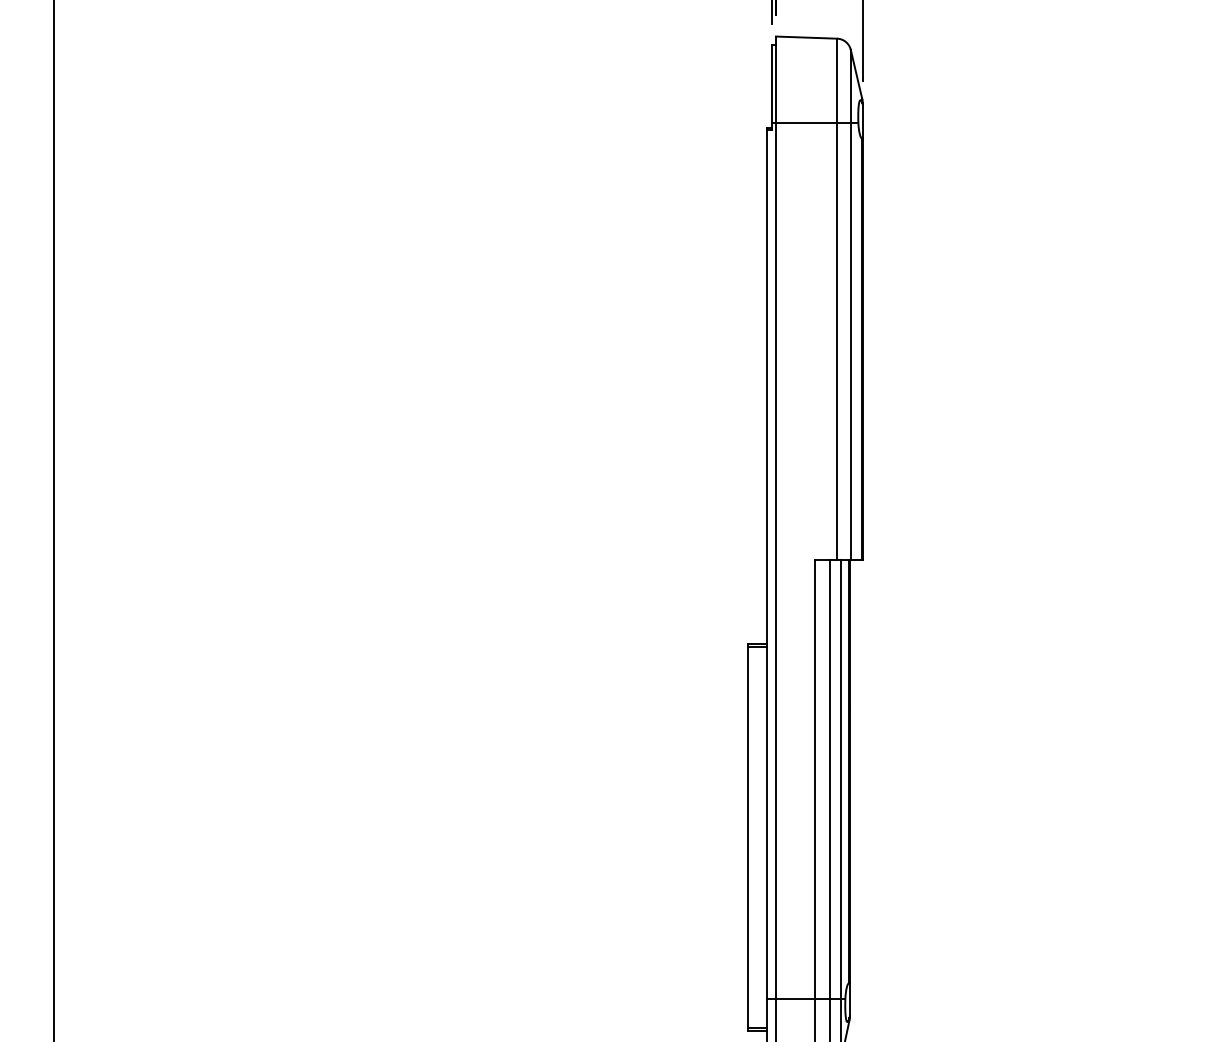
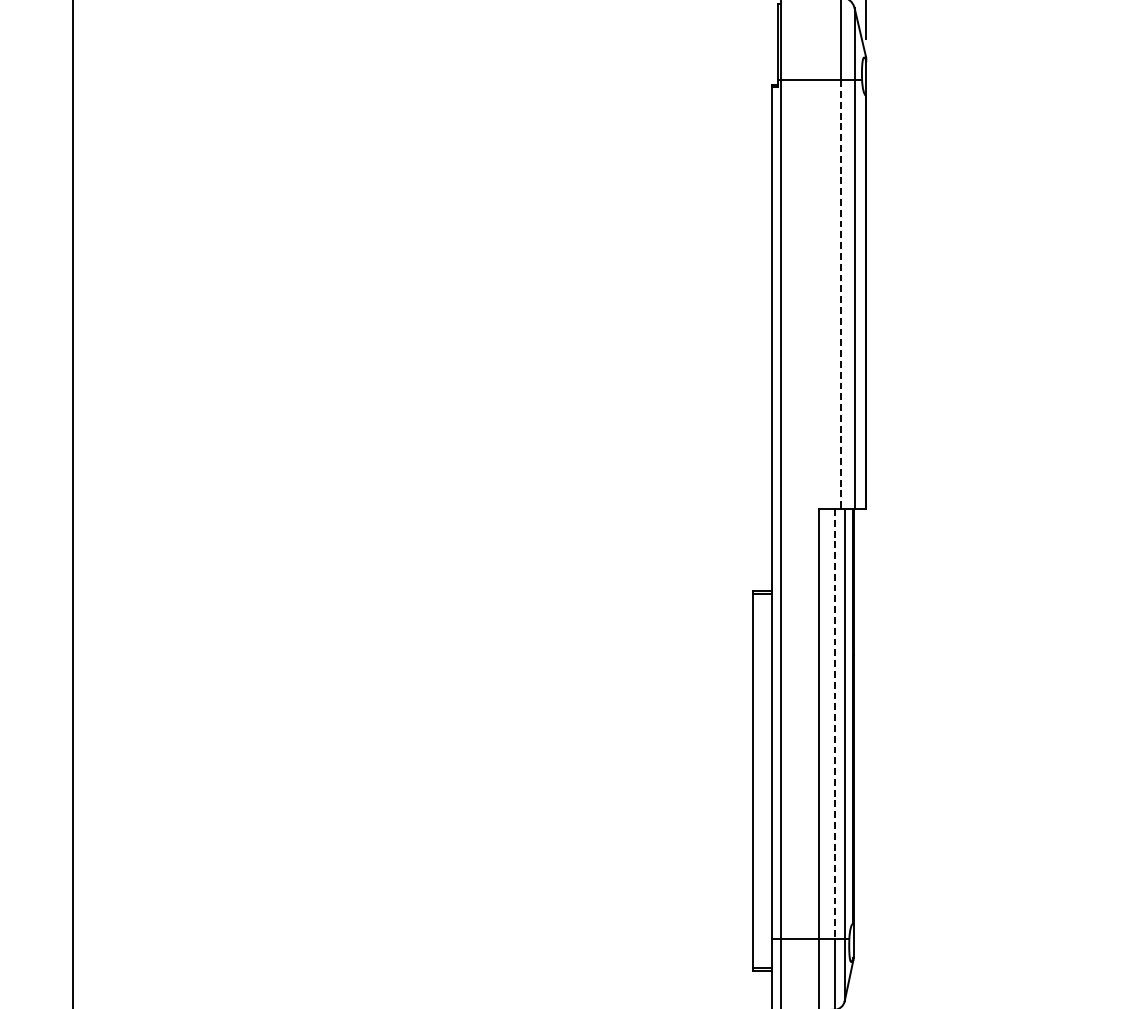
line: (837, 342) -> (841, 295), solid -> dashed
line: (830, 780) -> (834, 725), solid -> dashed

